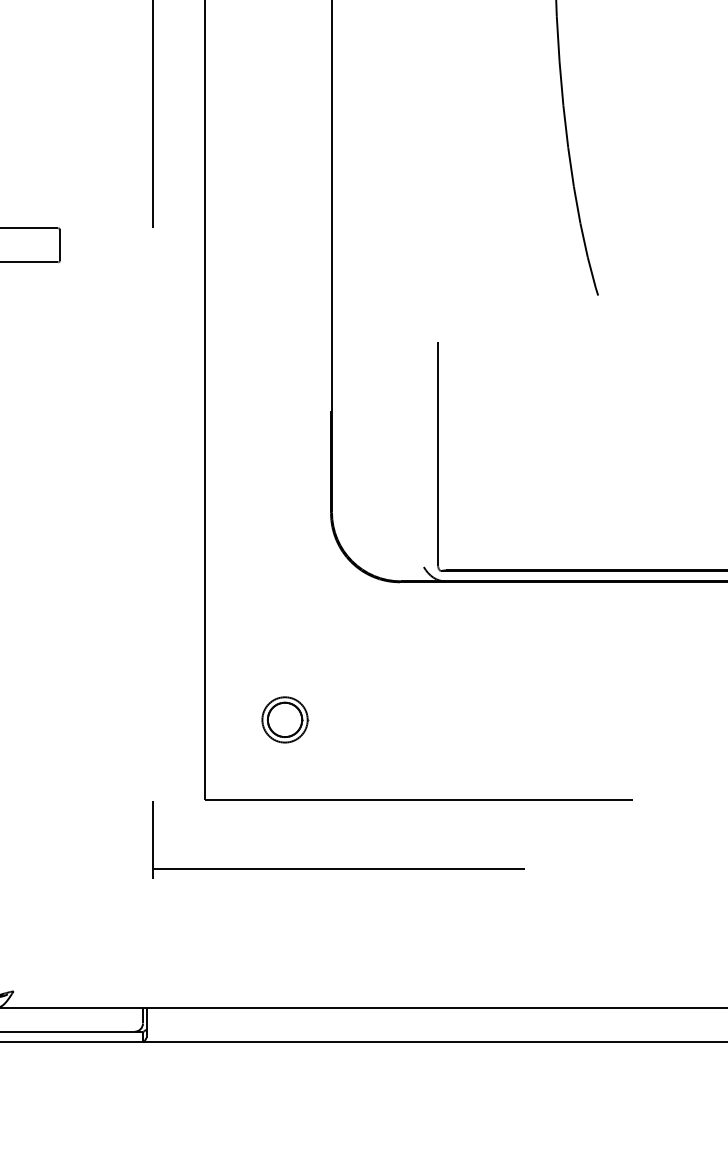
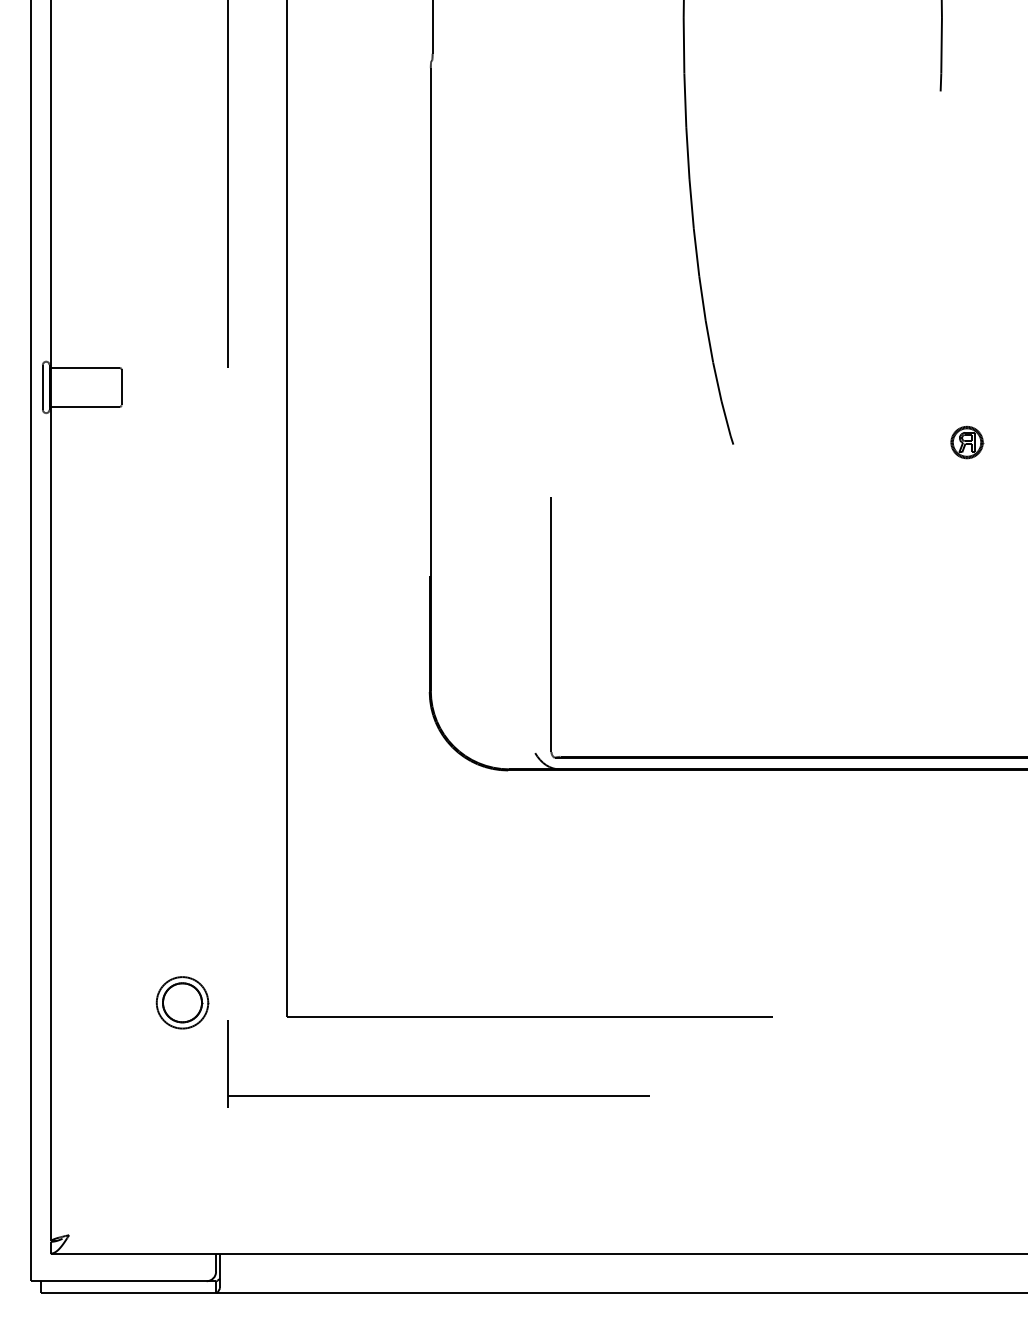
part: (285, 719) -> (182, 1002), moved

